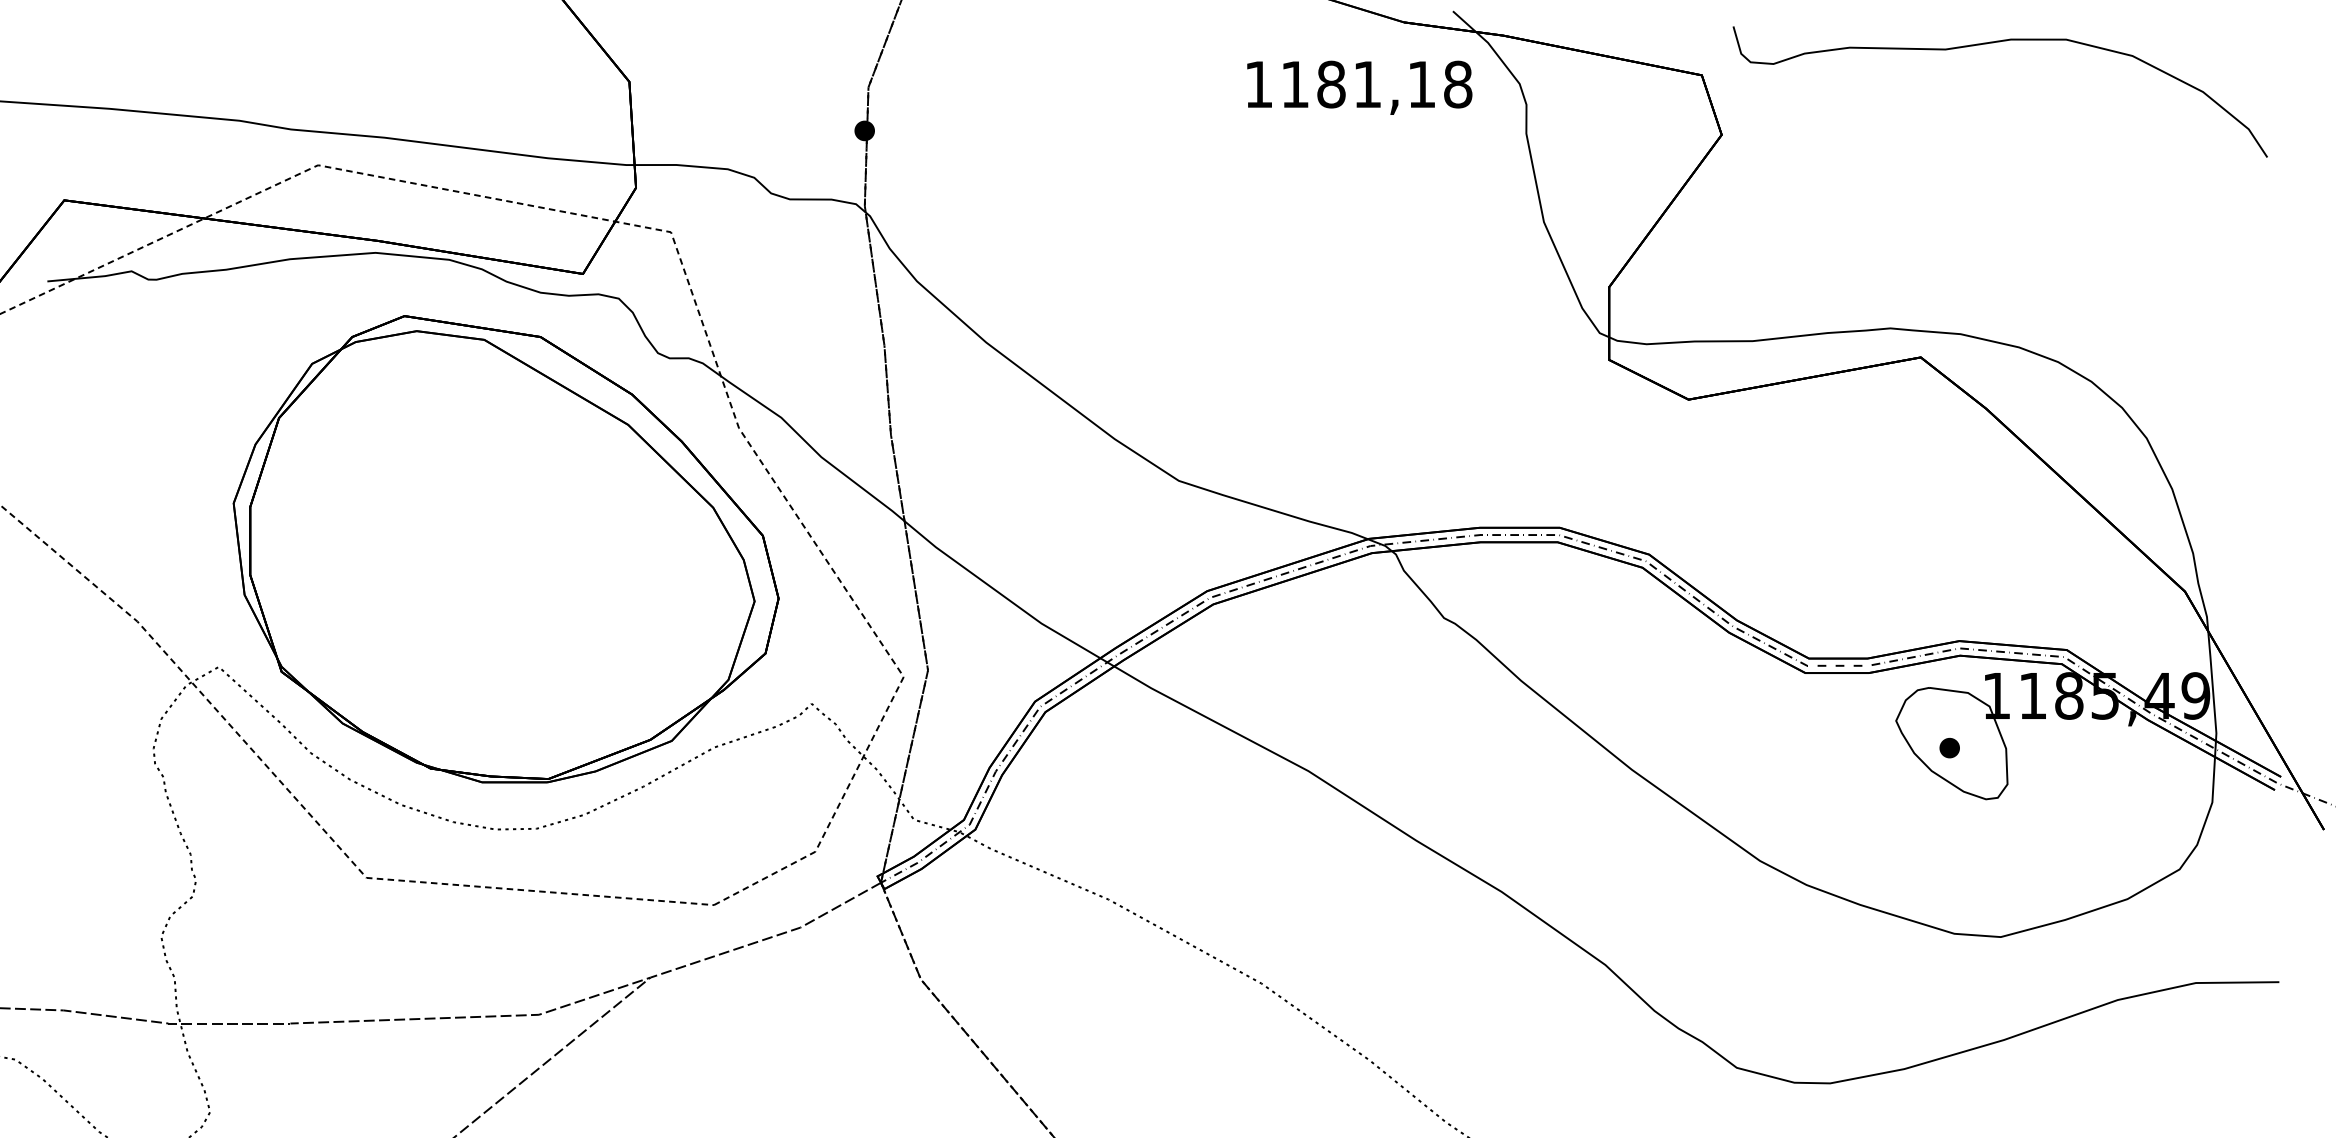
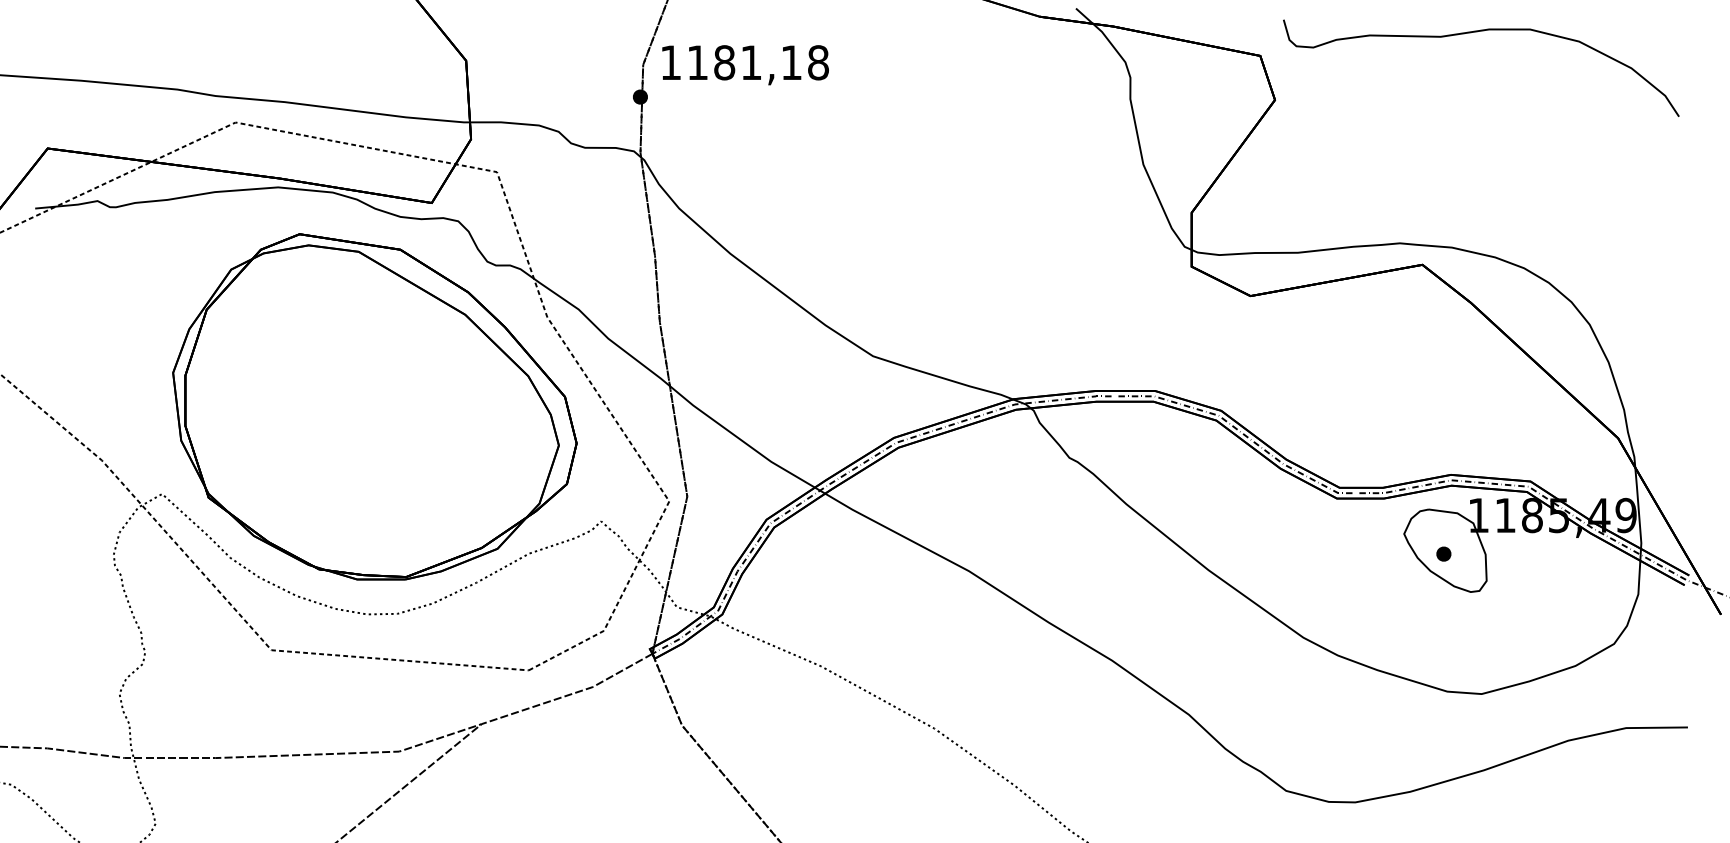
text: (1359, 87) -> (745, 64), moved

